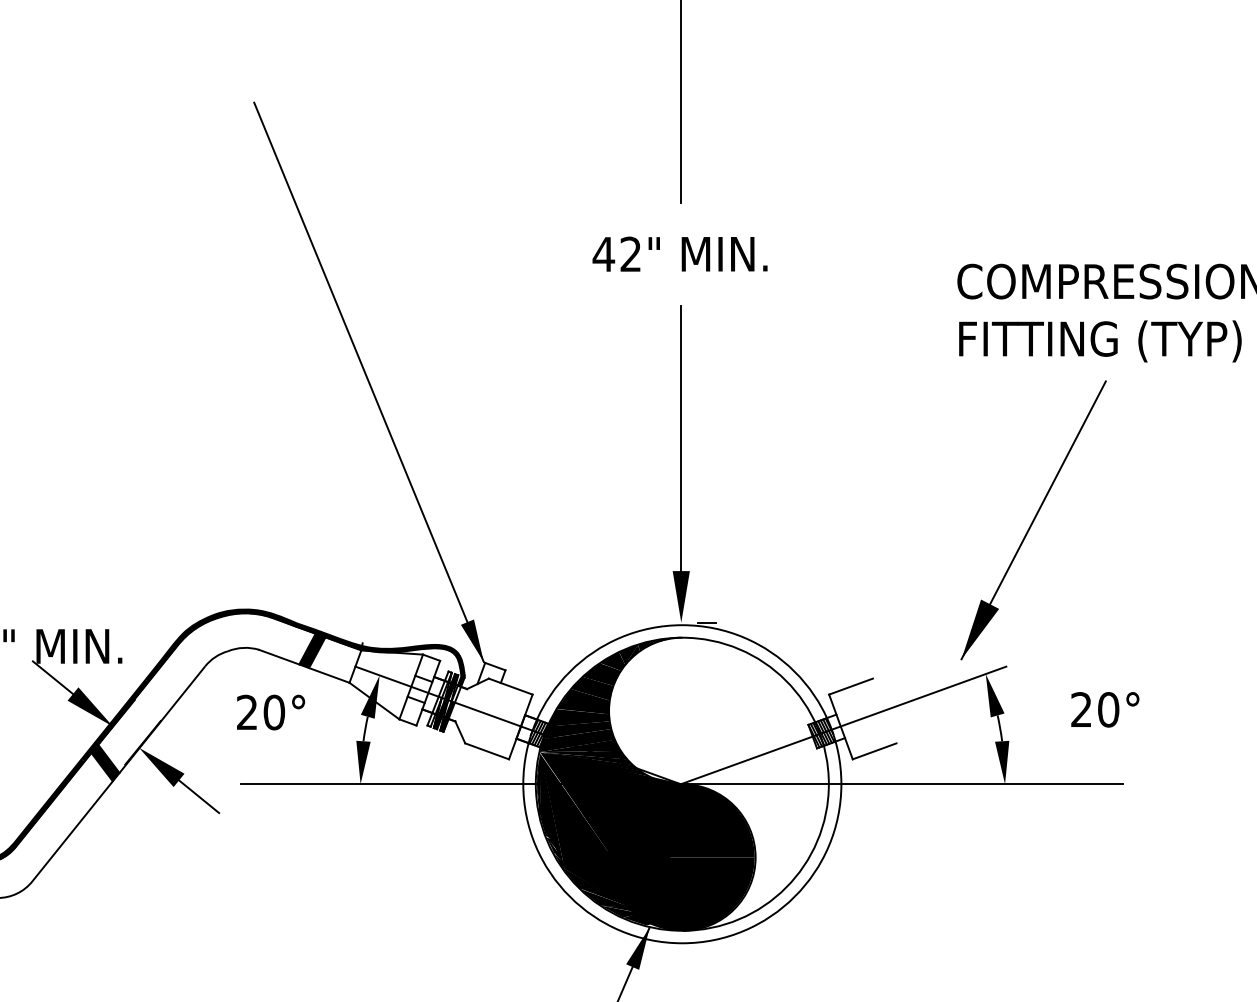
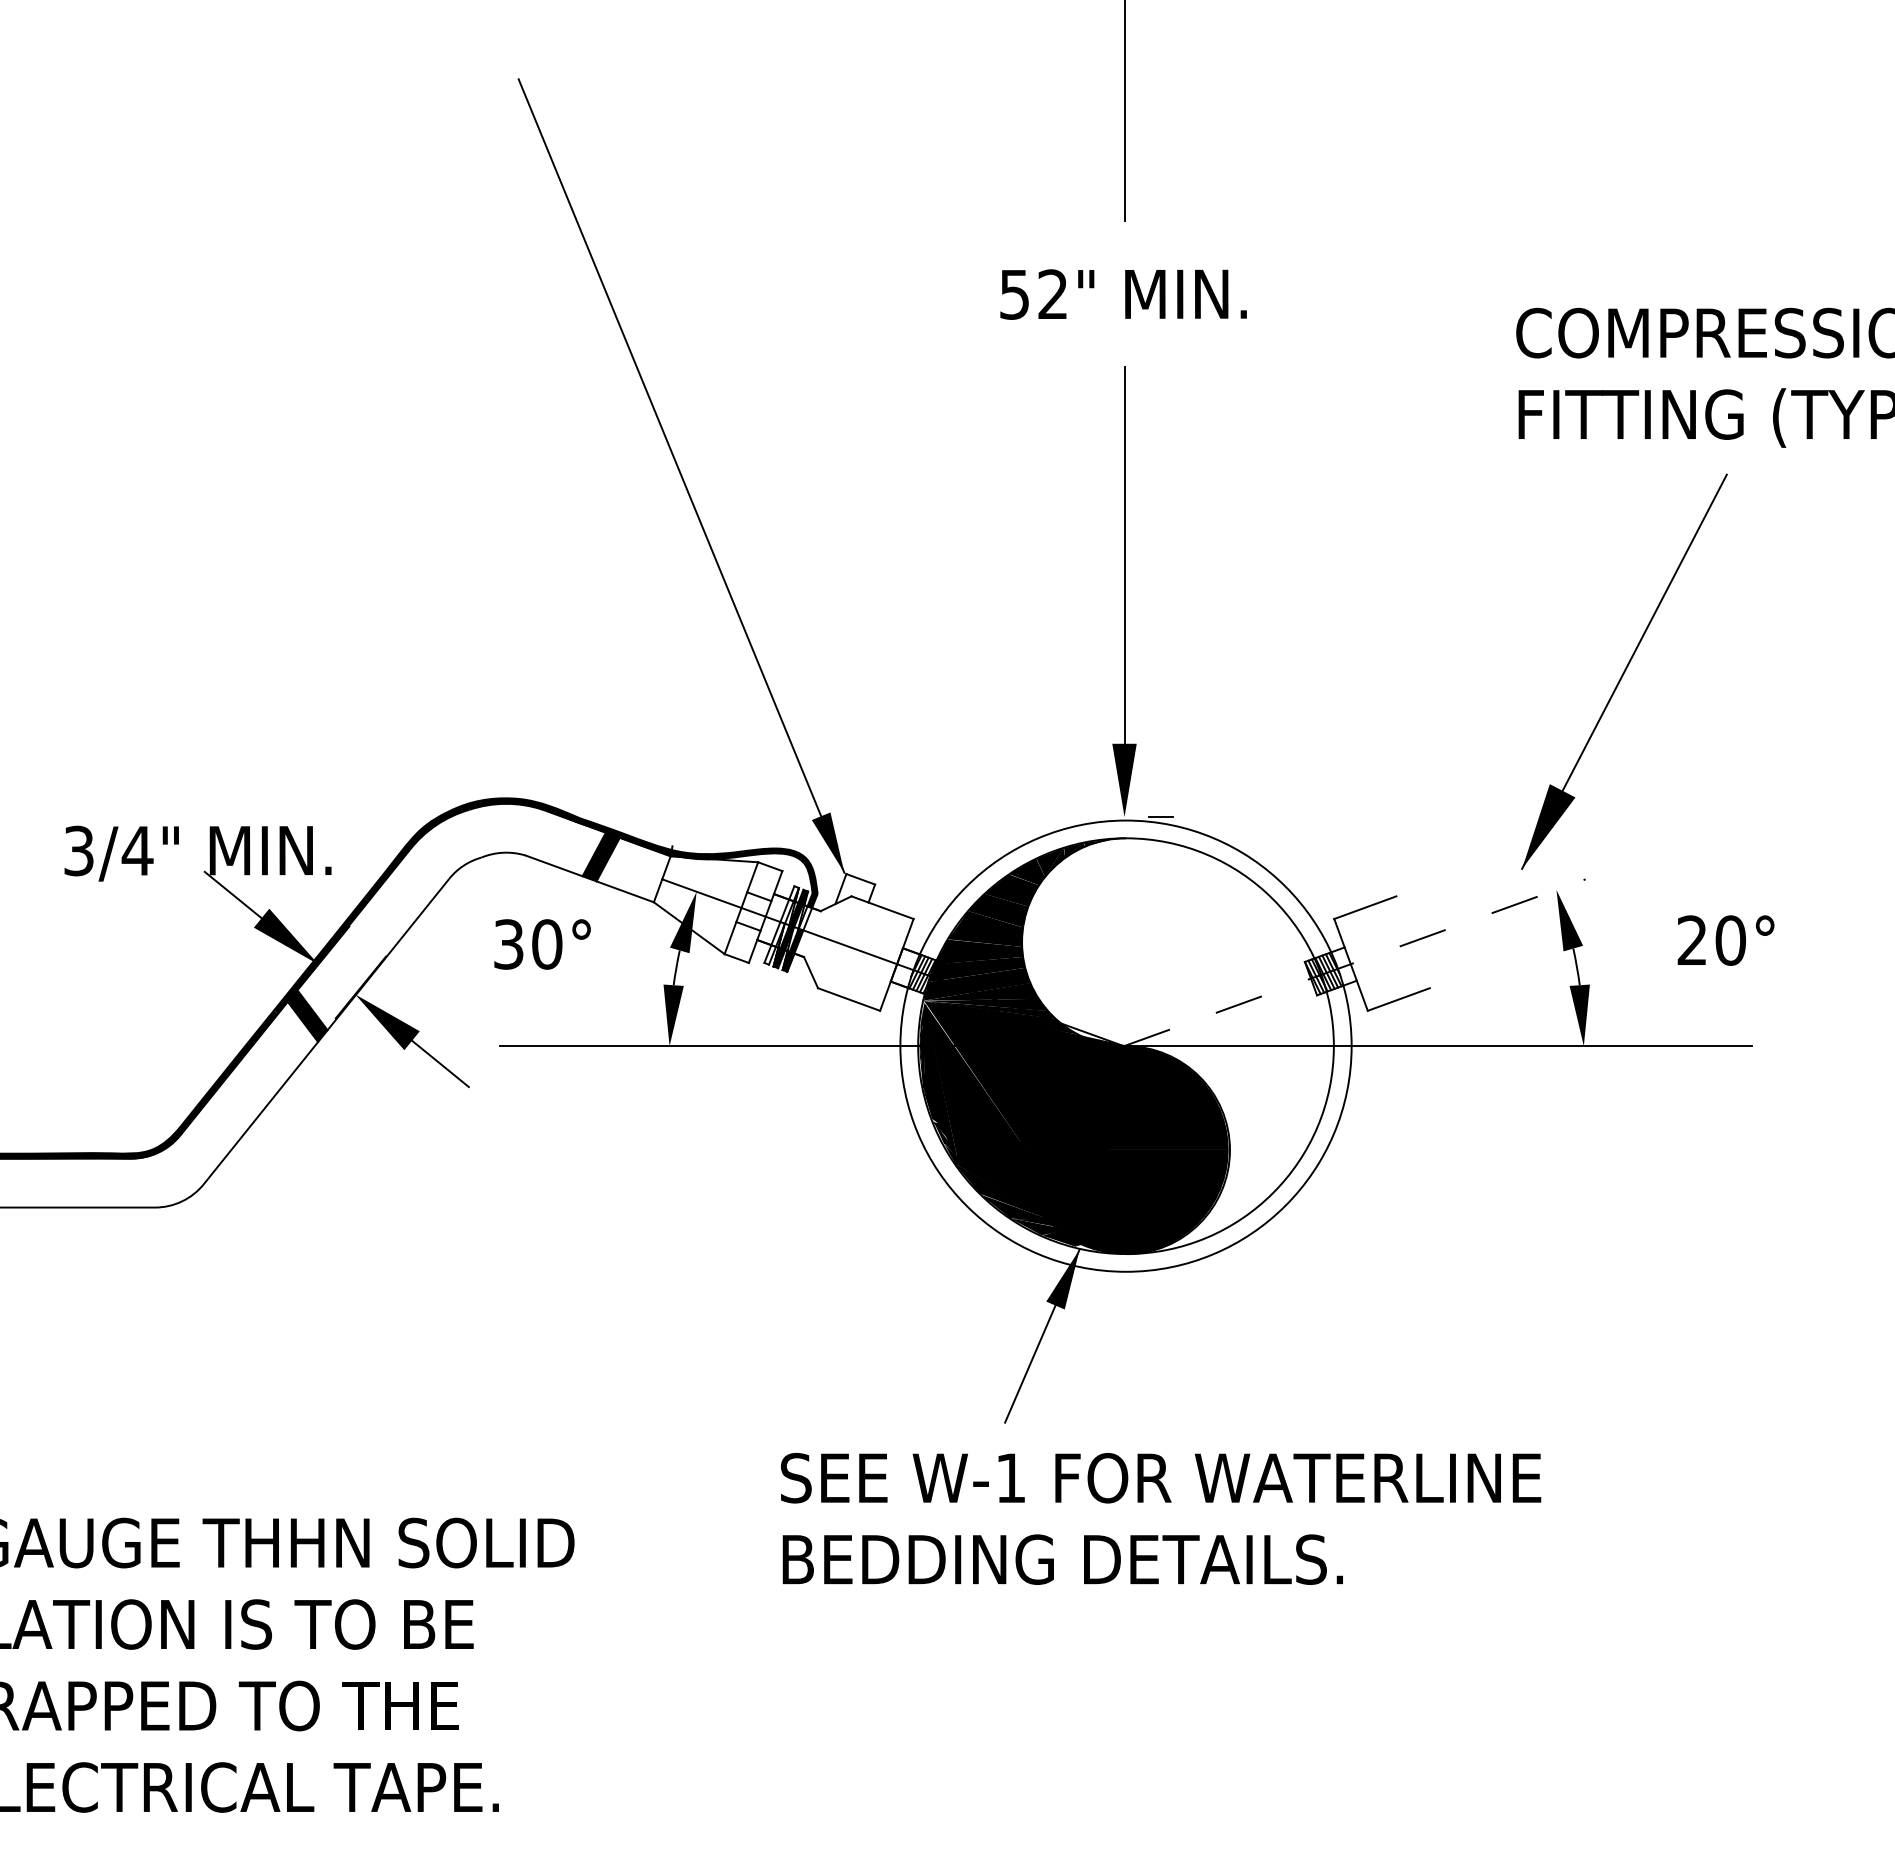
text: (603, 254) -> (1014, 294), 42" -> 52"
text: (247, 712) -> (508, 944), 20° -> 30°
line: (844, 725) -> (1355, 962), solid -> dashed

